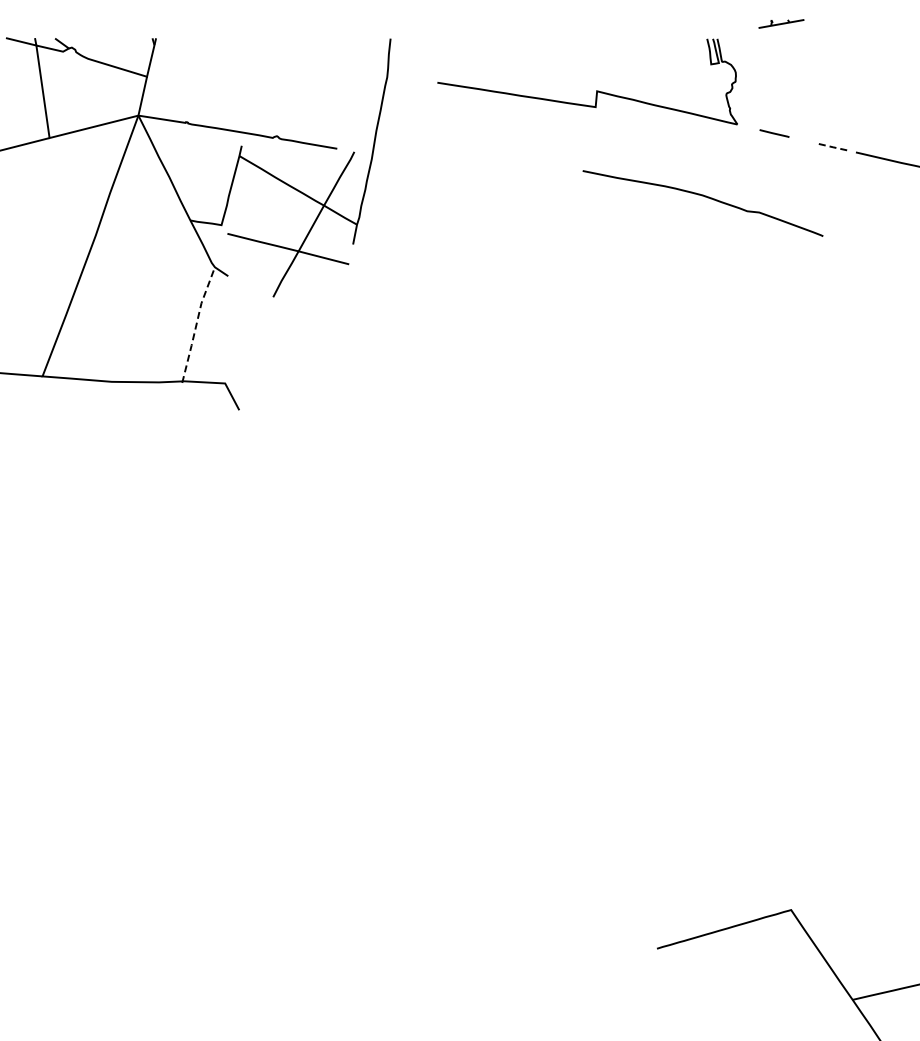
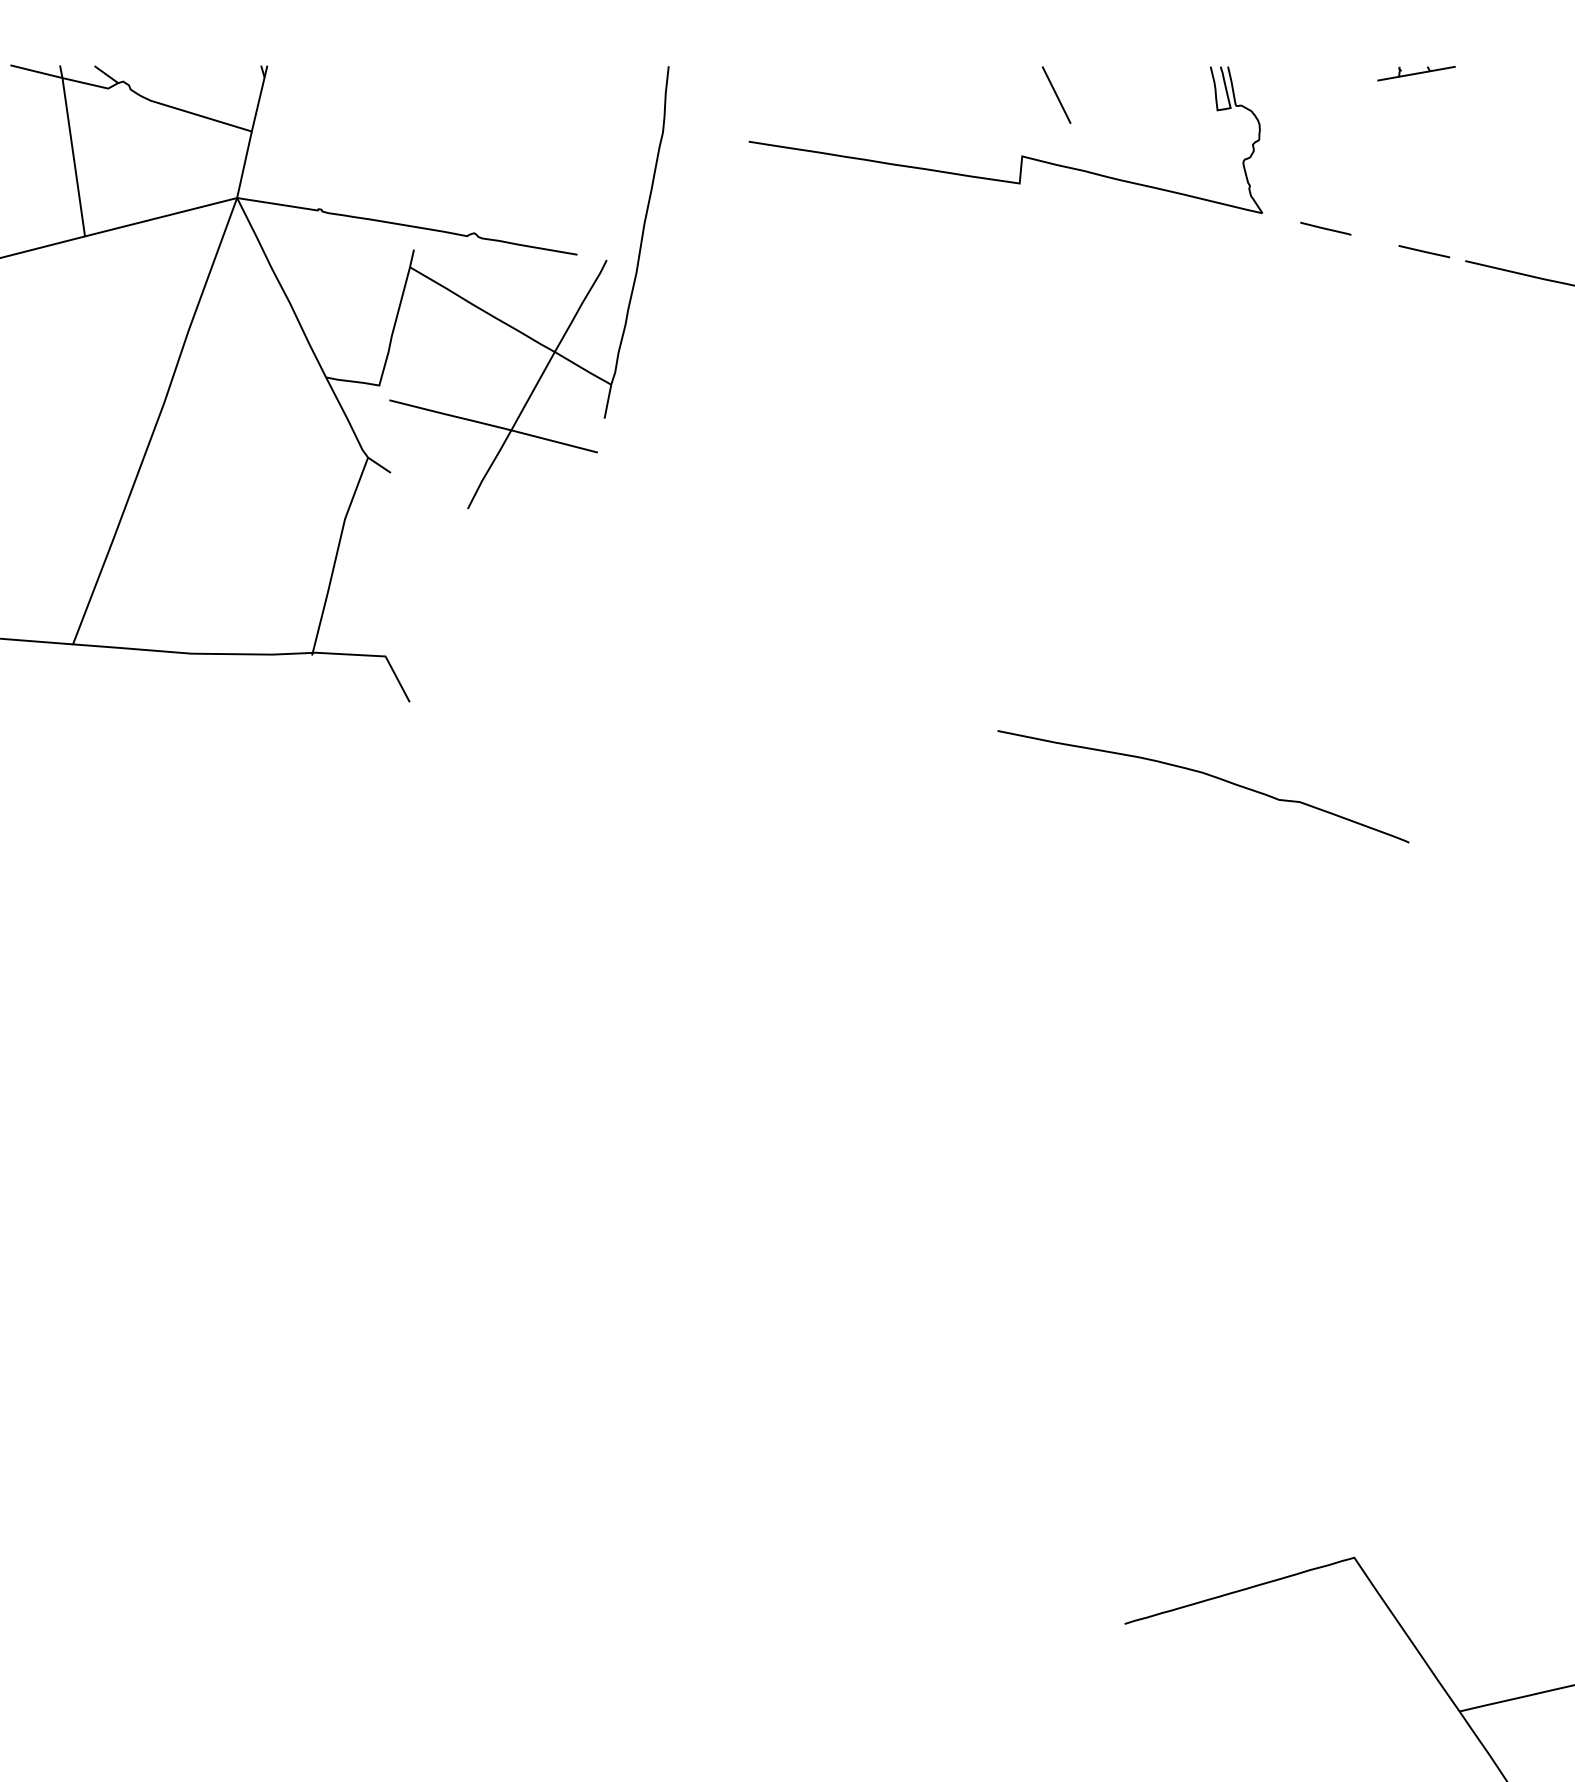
part: (781, 23) -> (1416, 72), moved
line: (617, 55) -> (1057, 95), added
line: (832, 147) -> (1425, 252), dashed -> solid
curve: (705, 197) -> (1207, 776), moved
line: (196, 324) -> (336, 555), dashed -> solid

